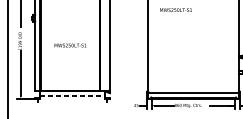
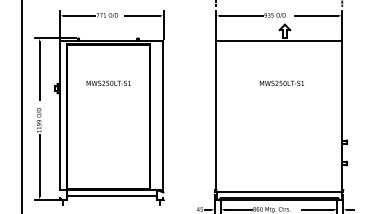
text: (175, 9) -> (281, 82), moved
text: (70, 44) -> (108, 82), moved
line: (72, 96) -> (111, 196), dashed -> solid

